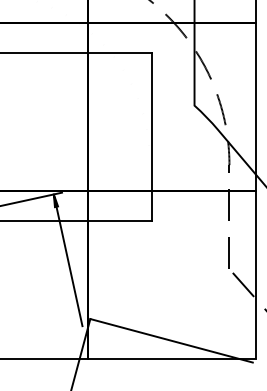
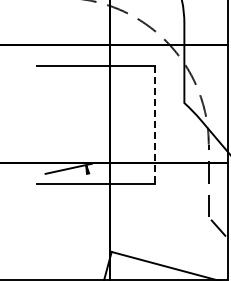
line: (151, 137) -> (154, 125), solid -> dashed
line: (68, 259) -> (96, 210), removed

